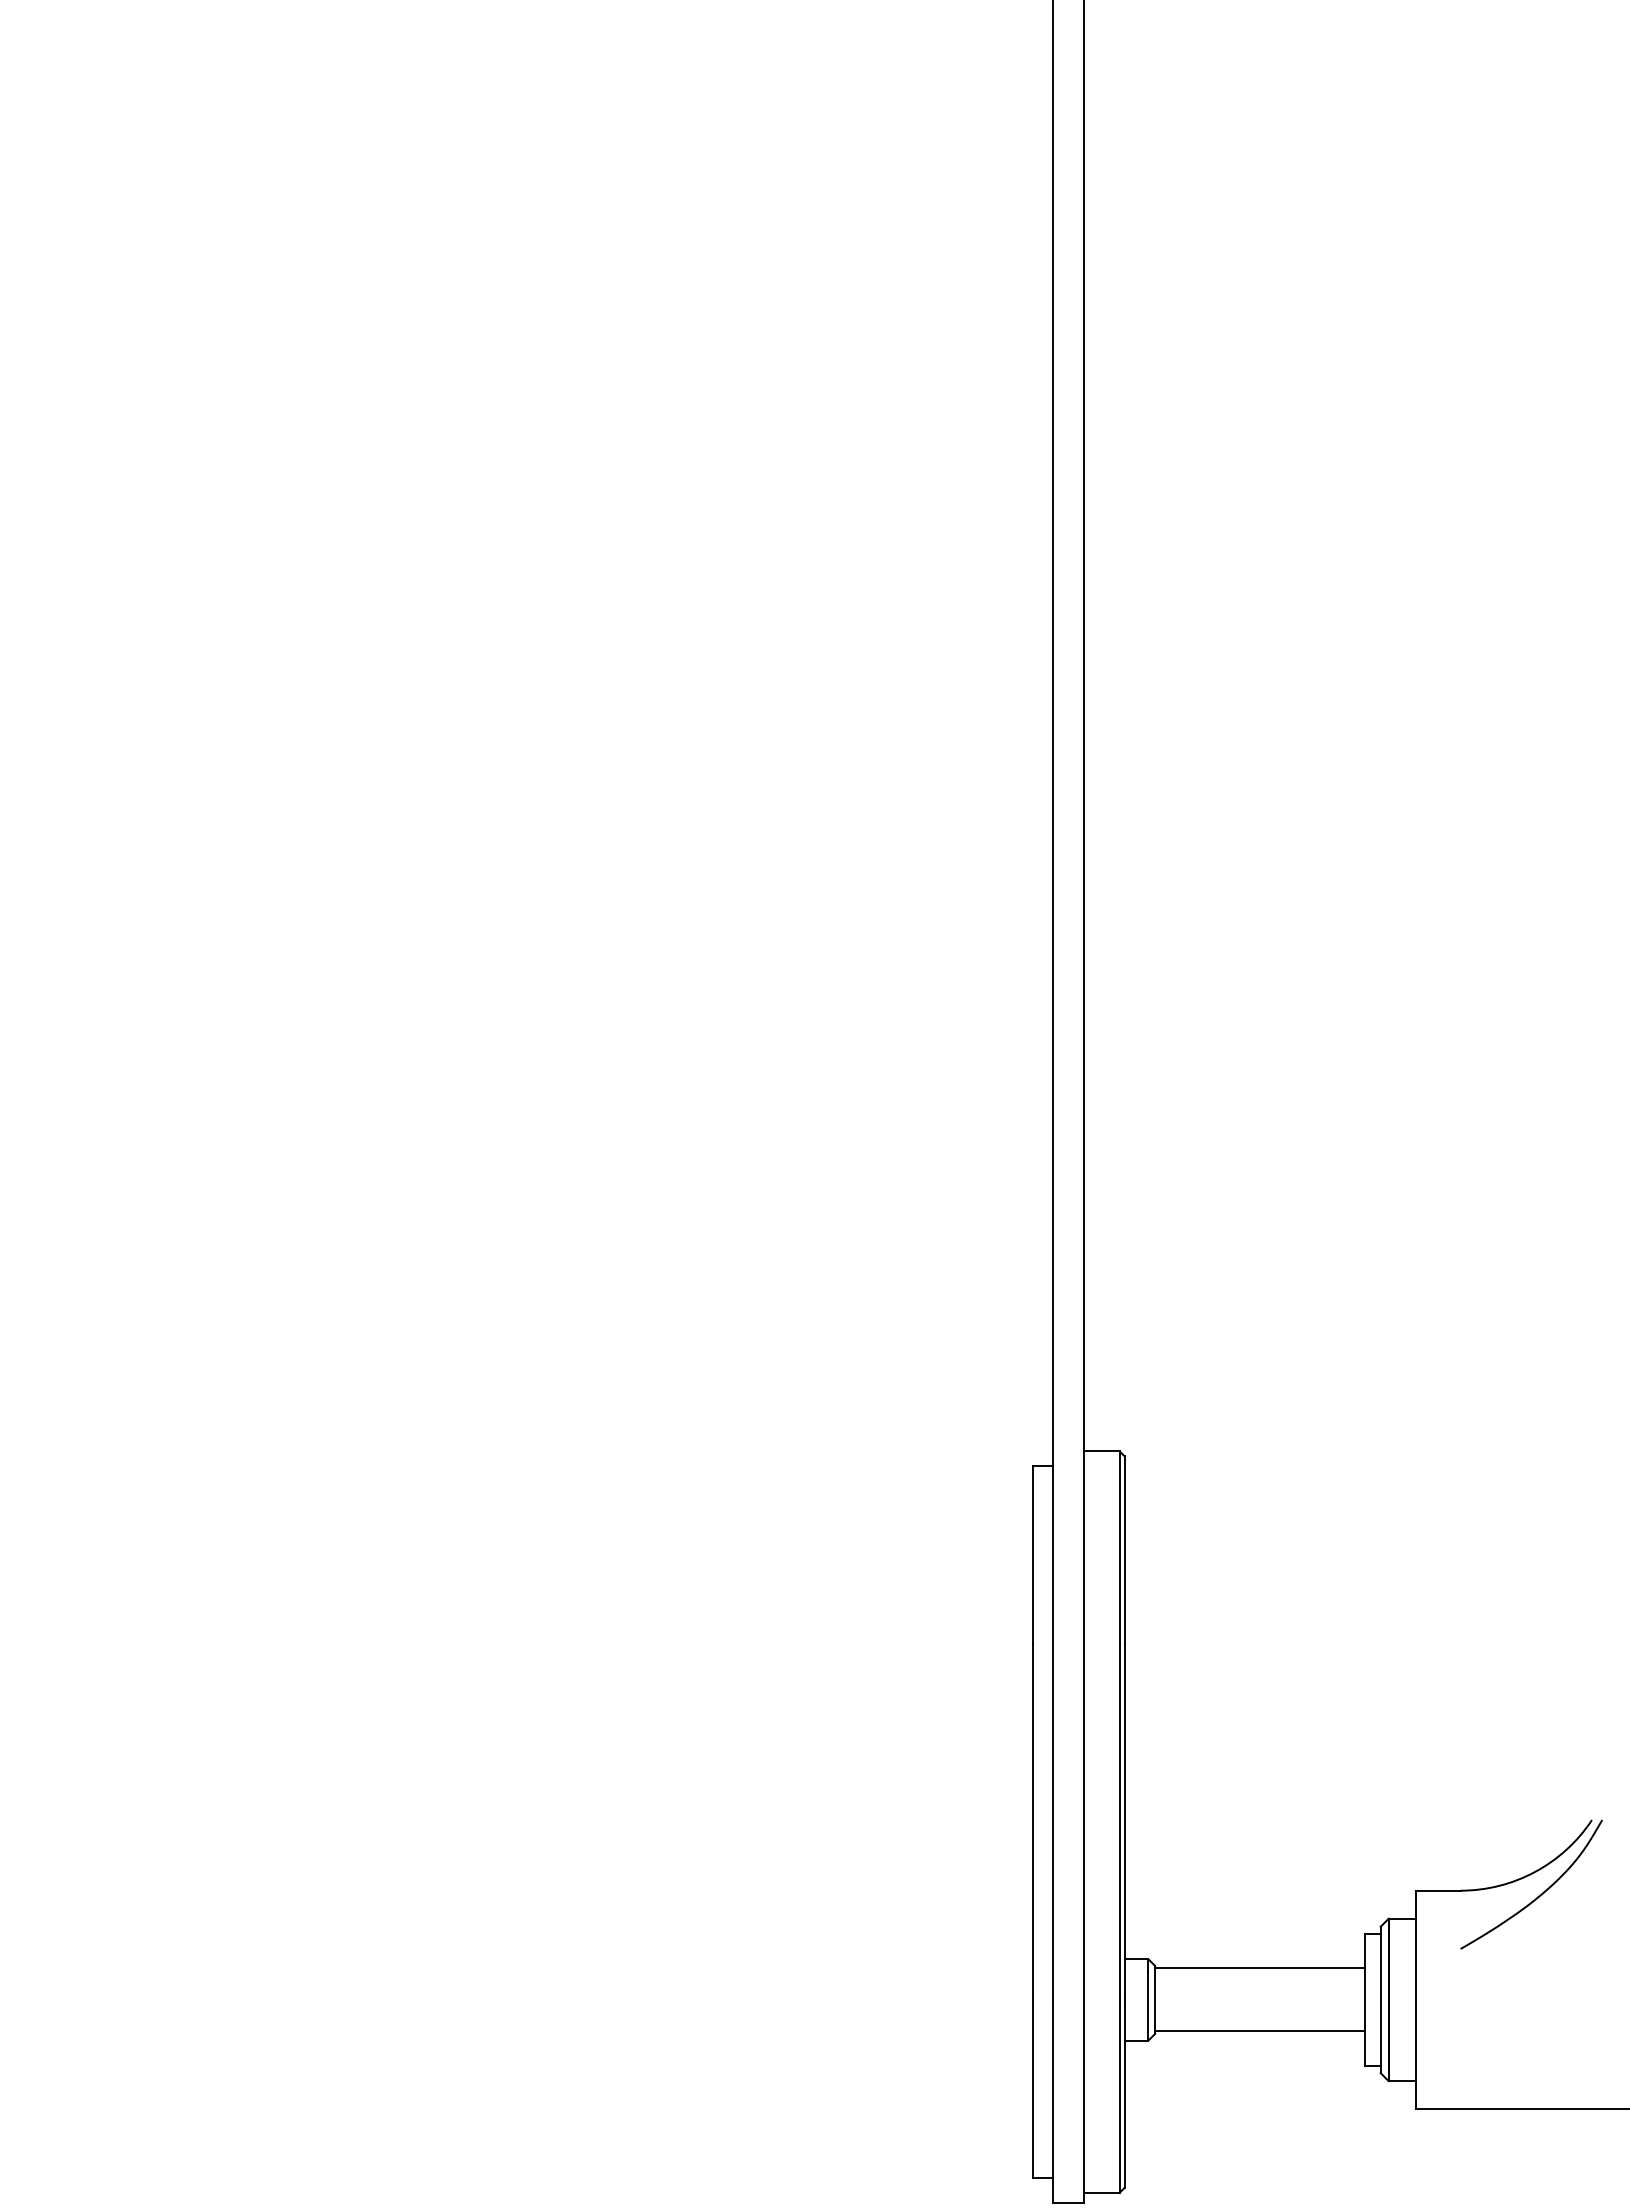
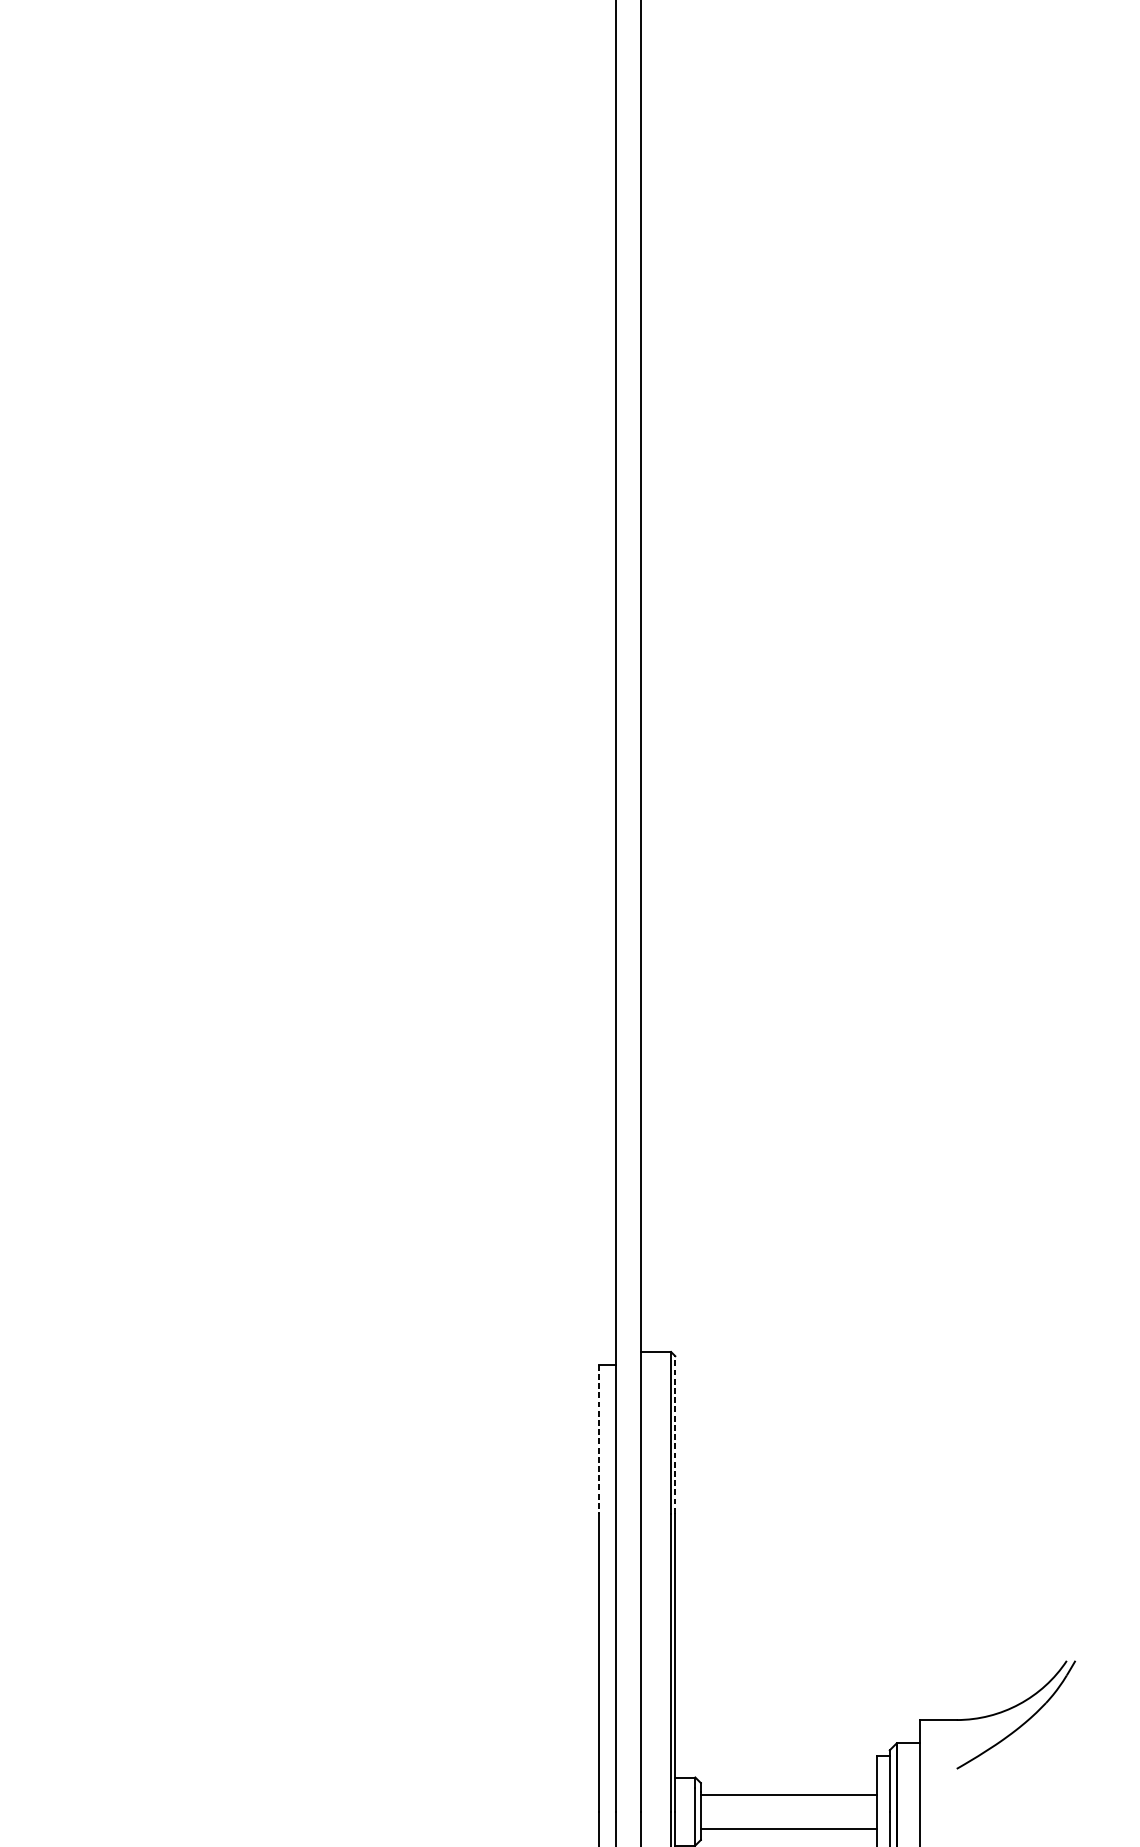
line: (1124, 1550) -> (675, 1435), solid -> dashed
line: (1033, 1555) -> (599, 1439), solid -> dashed
line: (1260, 1968) -> (789, 1828), moved
line: (1260, 2031) -> (789, 1795), moved

